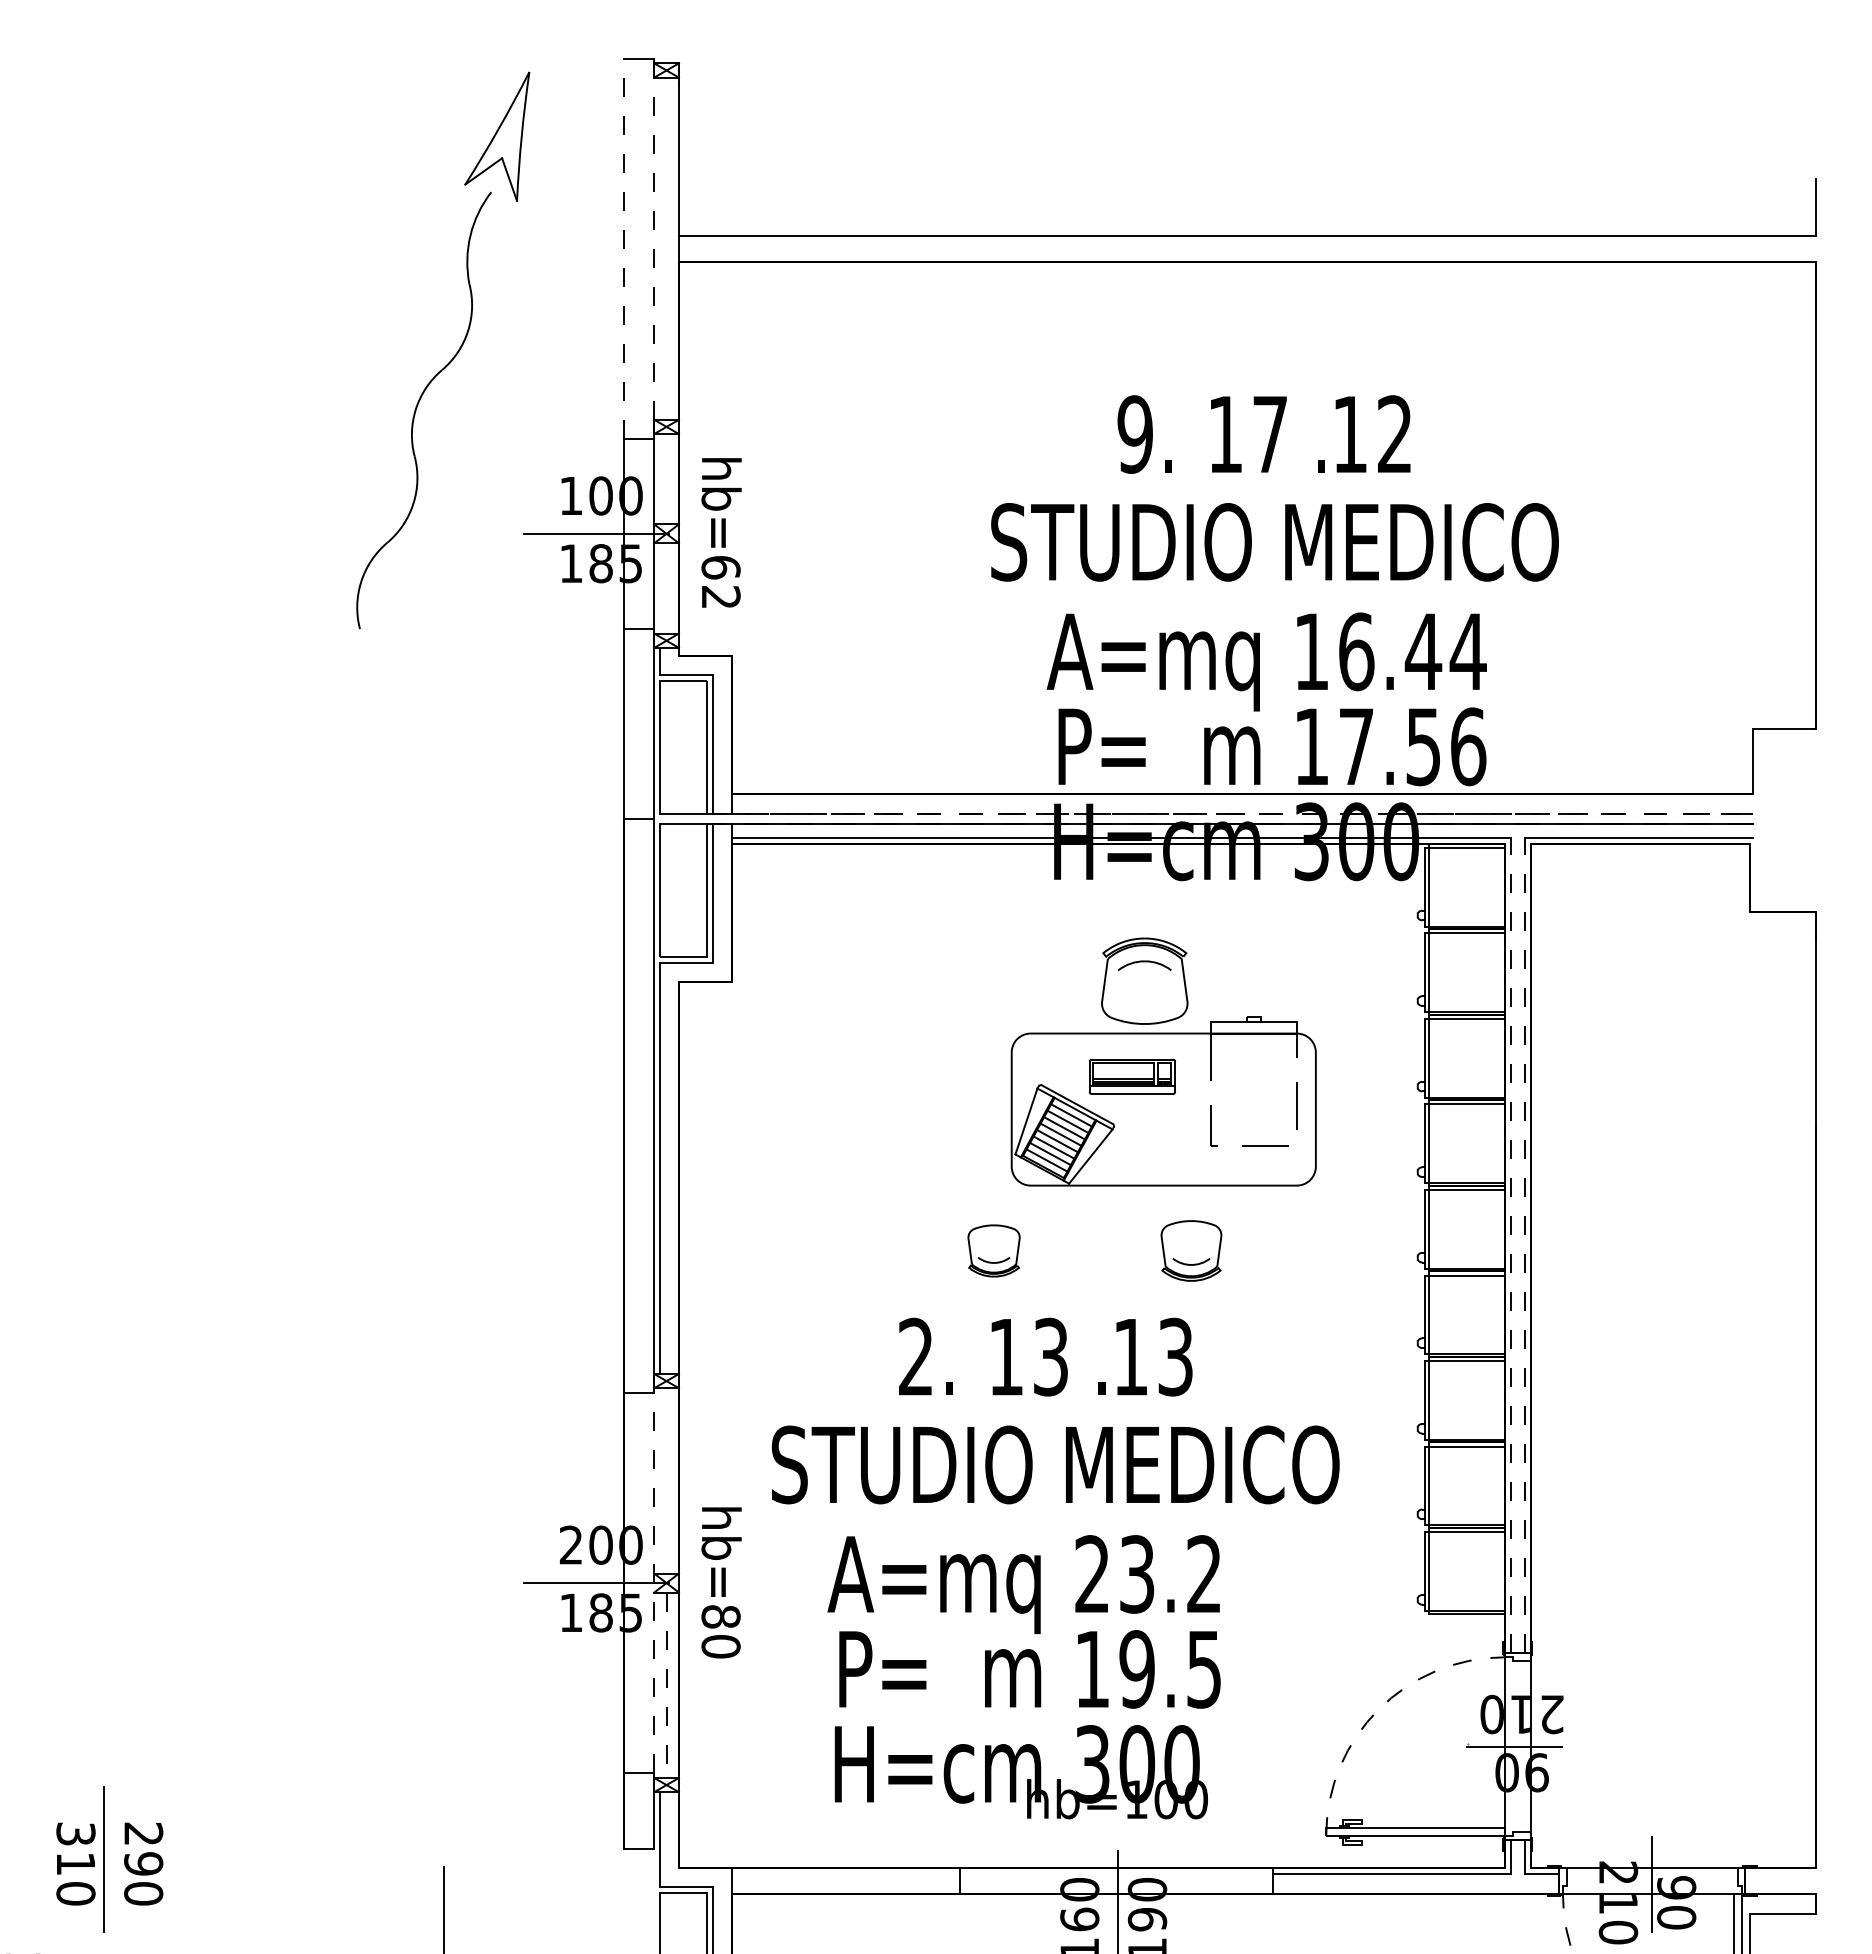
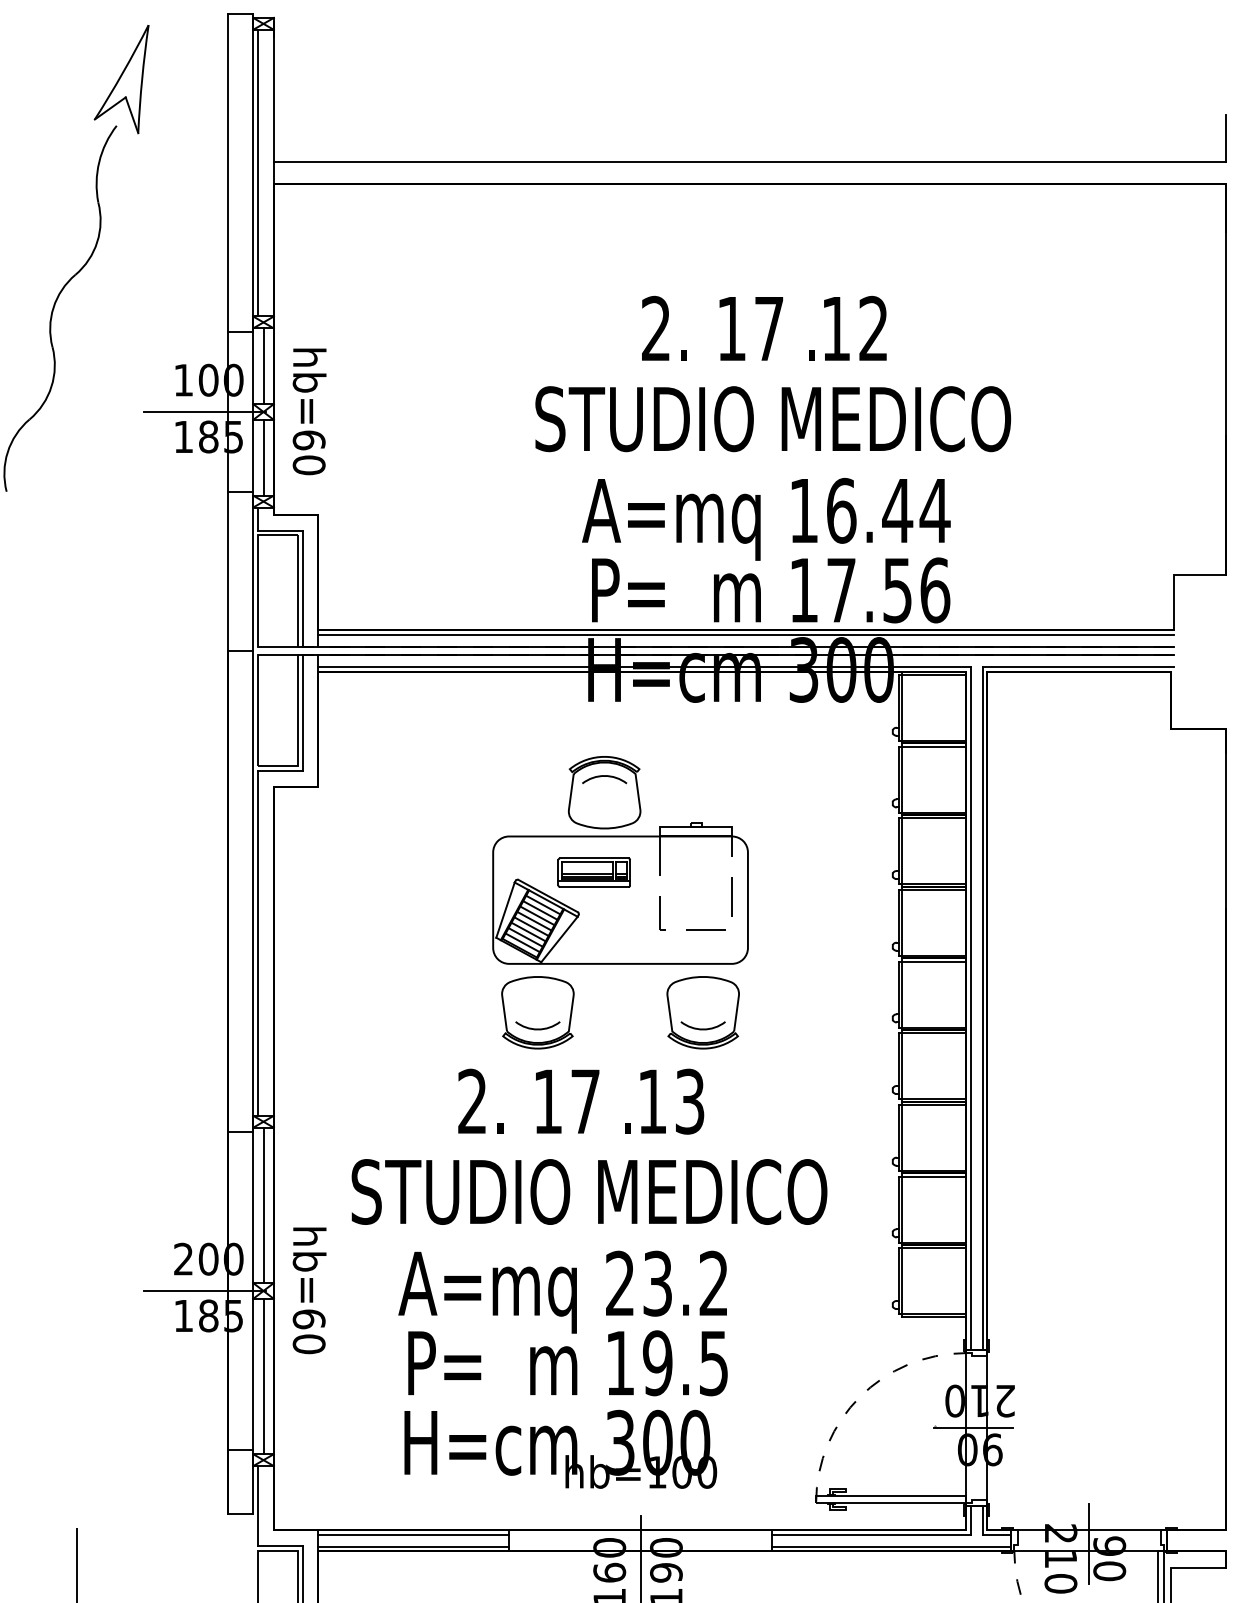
line: (623, 248) -> (227, 172), dashed -> solid
line: (659, 248) -> (257, 172), added
line: (654, 249) -> (253, 173), dashed -> solid
text: (1134, 434) -> (655, 328), 9 -> 2
line: (666, 479) -> (263, 366), added
line: (666, 588) -> (263, 457), added
text: (720, 597) -> (308, 465), hb=62 -> hb=60
line: (1242, 799) -> (745, 634), added
line: (1243, 814) -> (746, 647), dashed -> solid
part: (1163, 1061) -> (620, 859), moved
line: (1510, 1245) -> (970, 1008), dashed -> solid
line: (1524, 1245) -> (982, 1008), dashed -> solid
part: (993, 1250) -> (537, 1012), size x1.67
part: (1191, 1250) -> (703, 1012), size x1.43
text: (1050, 1356) -> (585, 1101), 13 -> 17
line: (666, 1480) -> (263, 1205), added
line: (654, 1582) -> (253, 1290), dashed -> solid
text: (720, 1616) -> (308, 1318), hb=80 -> hb=60
line: (666, 1685) -> (263, 1376), dashed -> solid
line: (846, 1873) -> (414, 1534), added
line: (846, 1888) -> (414, 1546), added
line: (1416, 1888) -> (891, 1546), added

